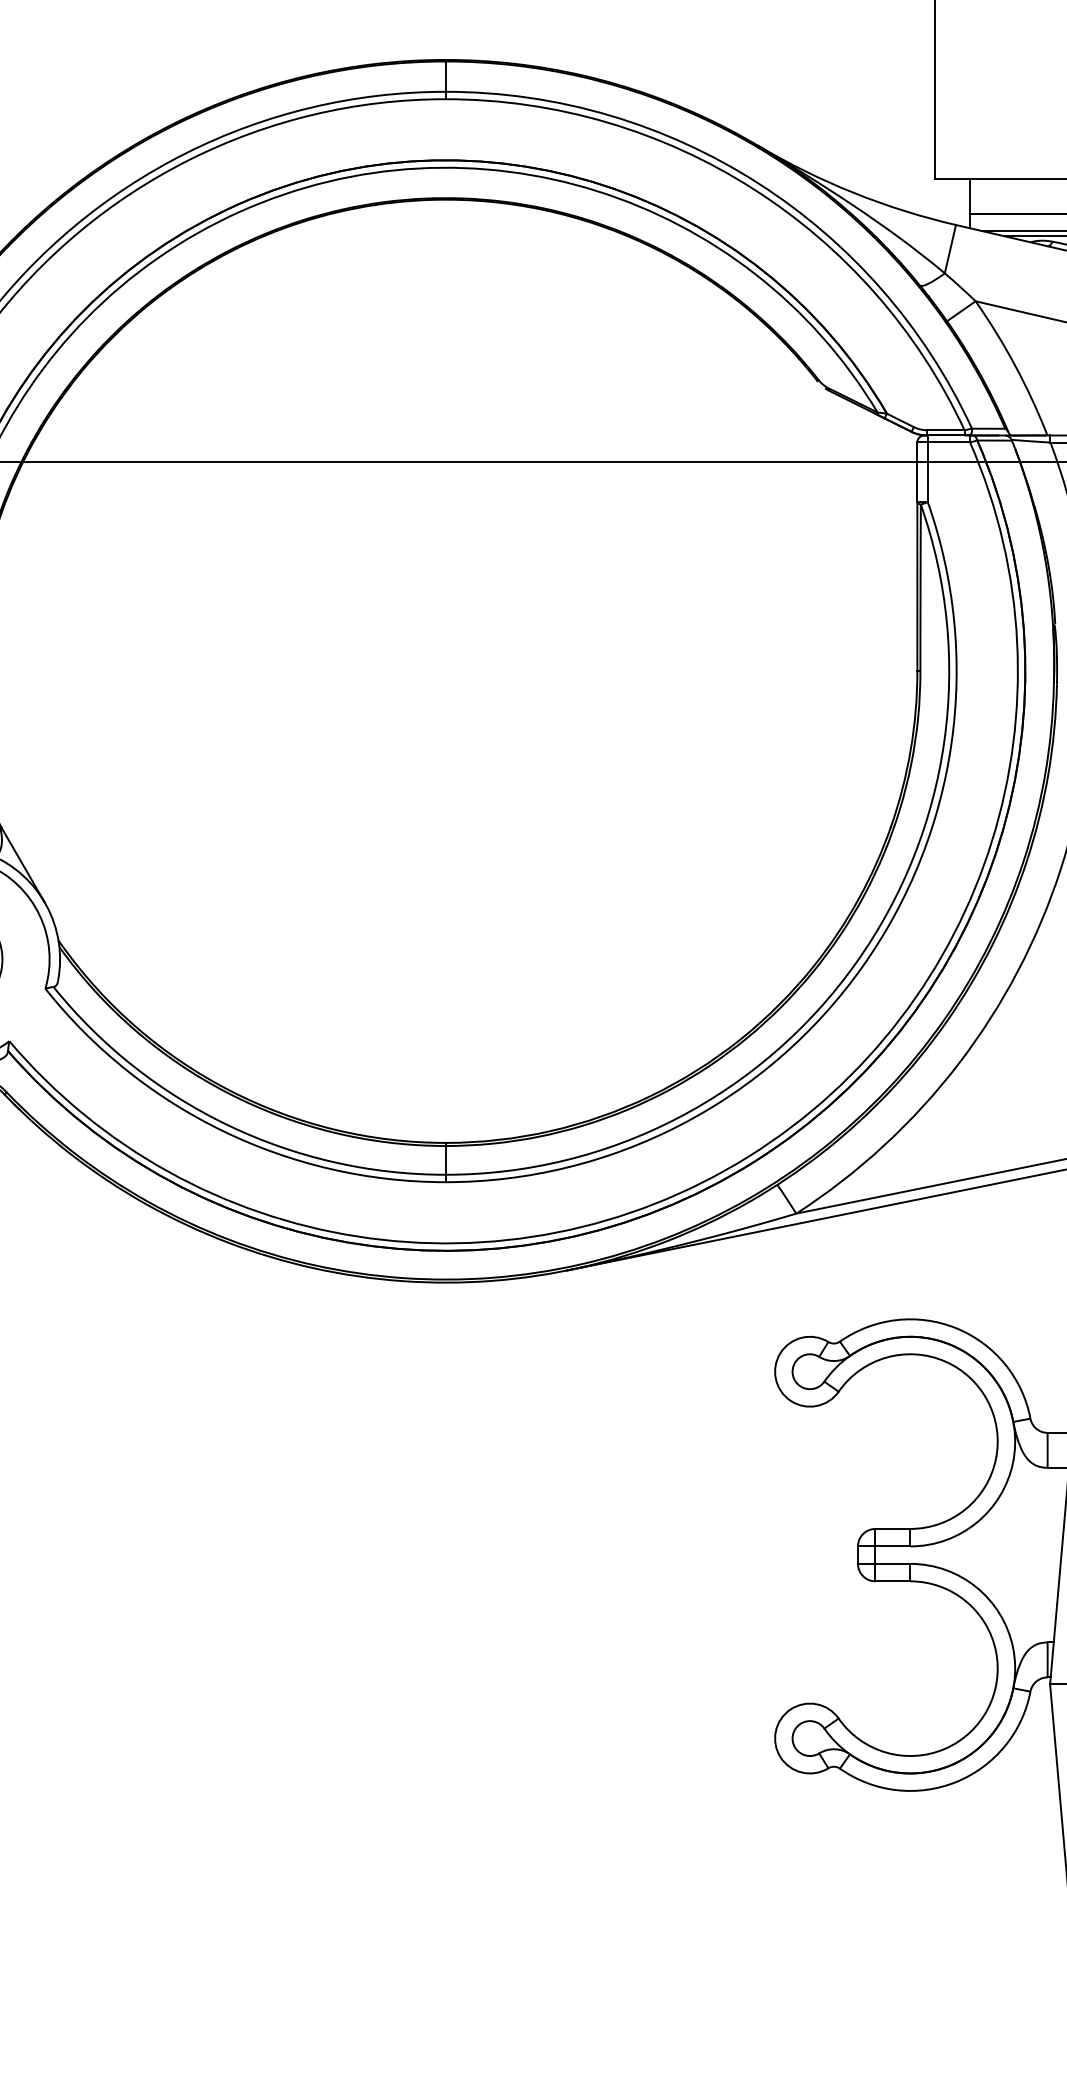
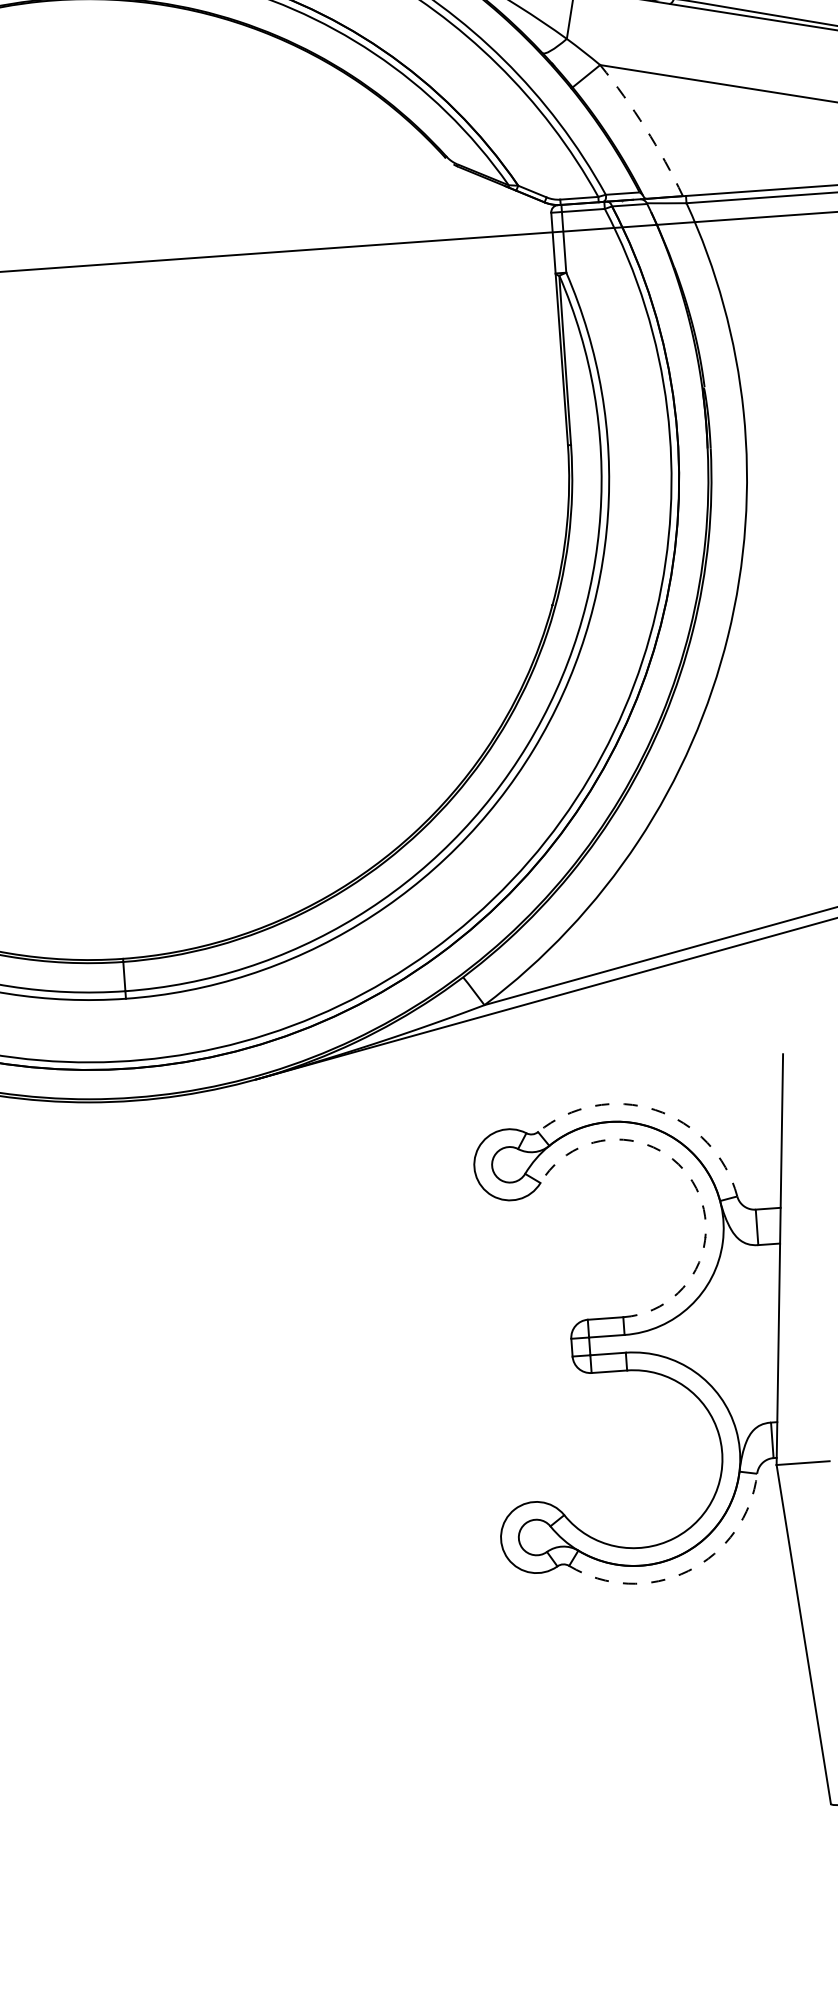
arc: (1015, 366) -> (645, 128), solid -> dashed
arc: (956, 1328) -> (655, 1110), solid -> dashed
arc: (987, 1401) -> (692, 1182), solid -> dashed
arc: (956, 1782) -> (688, 1571), solid -> dashed

